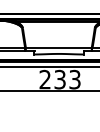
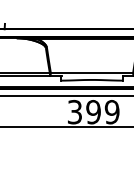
text: (60, 79) -> (93, 112), 233 -> 399

